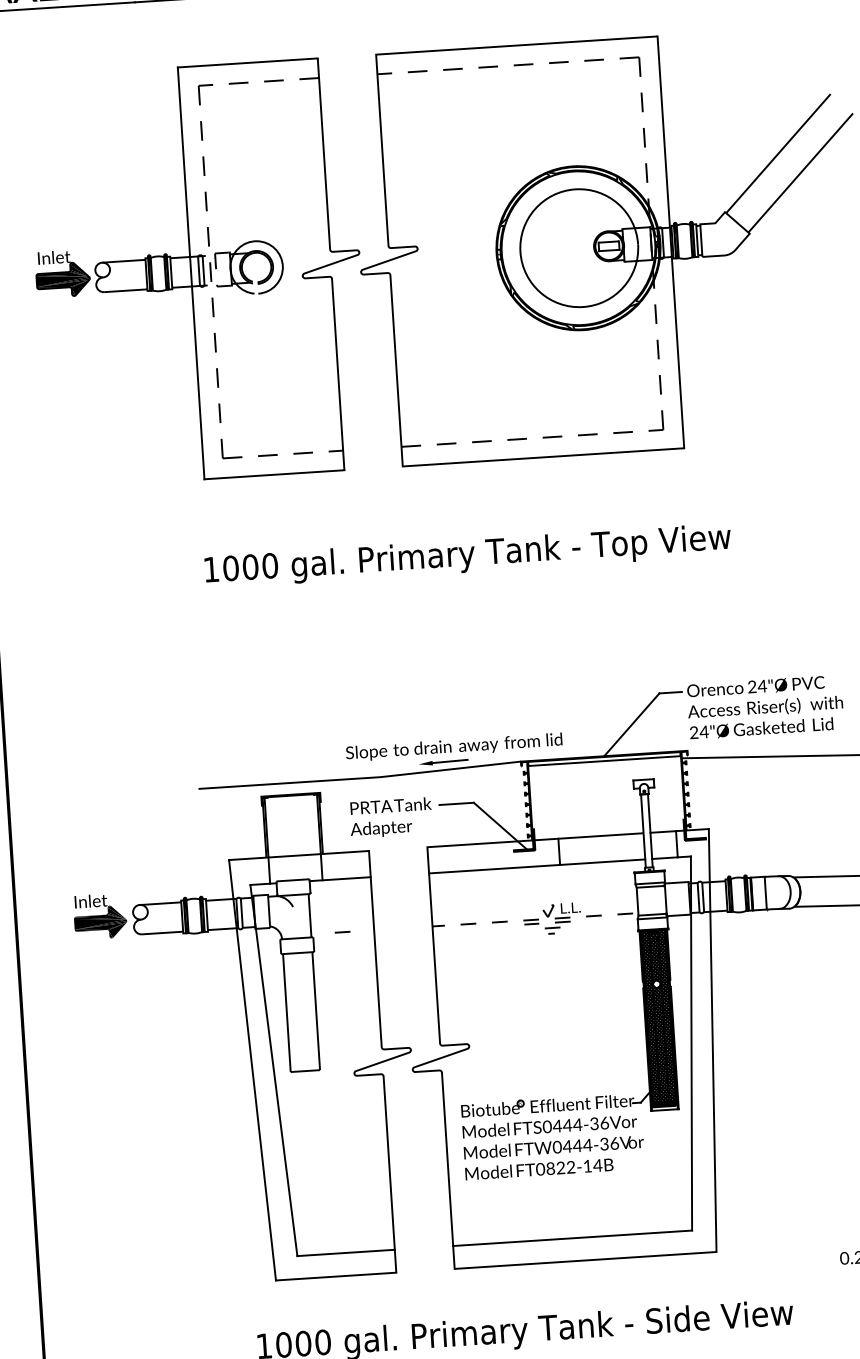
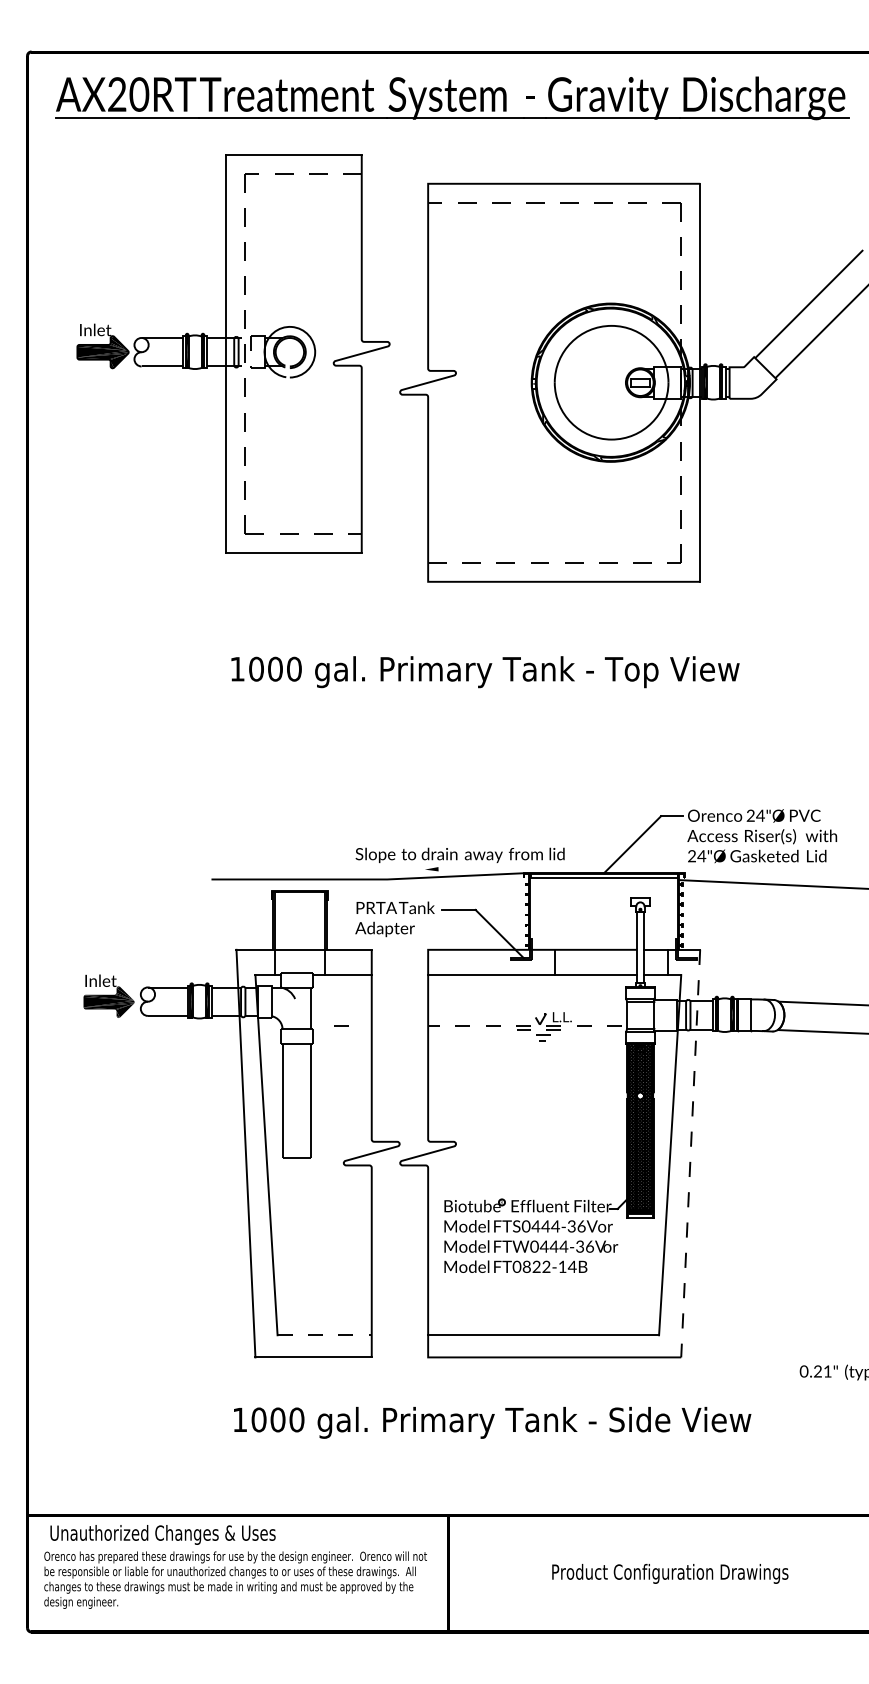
part: (198, 272) -> (233, 353), moved
line: (450, 761) -> (455, 868), removed
line: (712, 1041) -> (690, 1154), solid -> dashed
line: (346, 1253) -> (325, 1335), solid -> dashed

